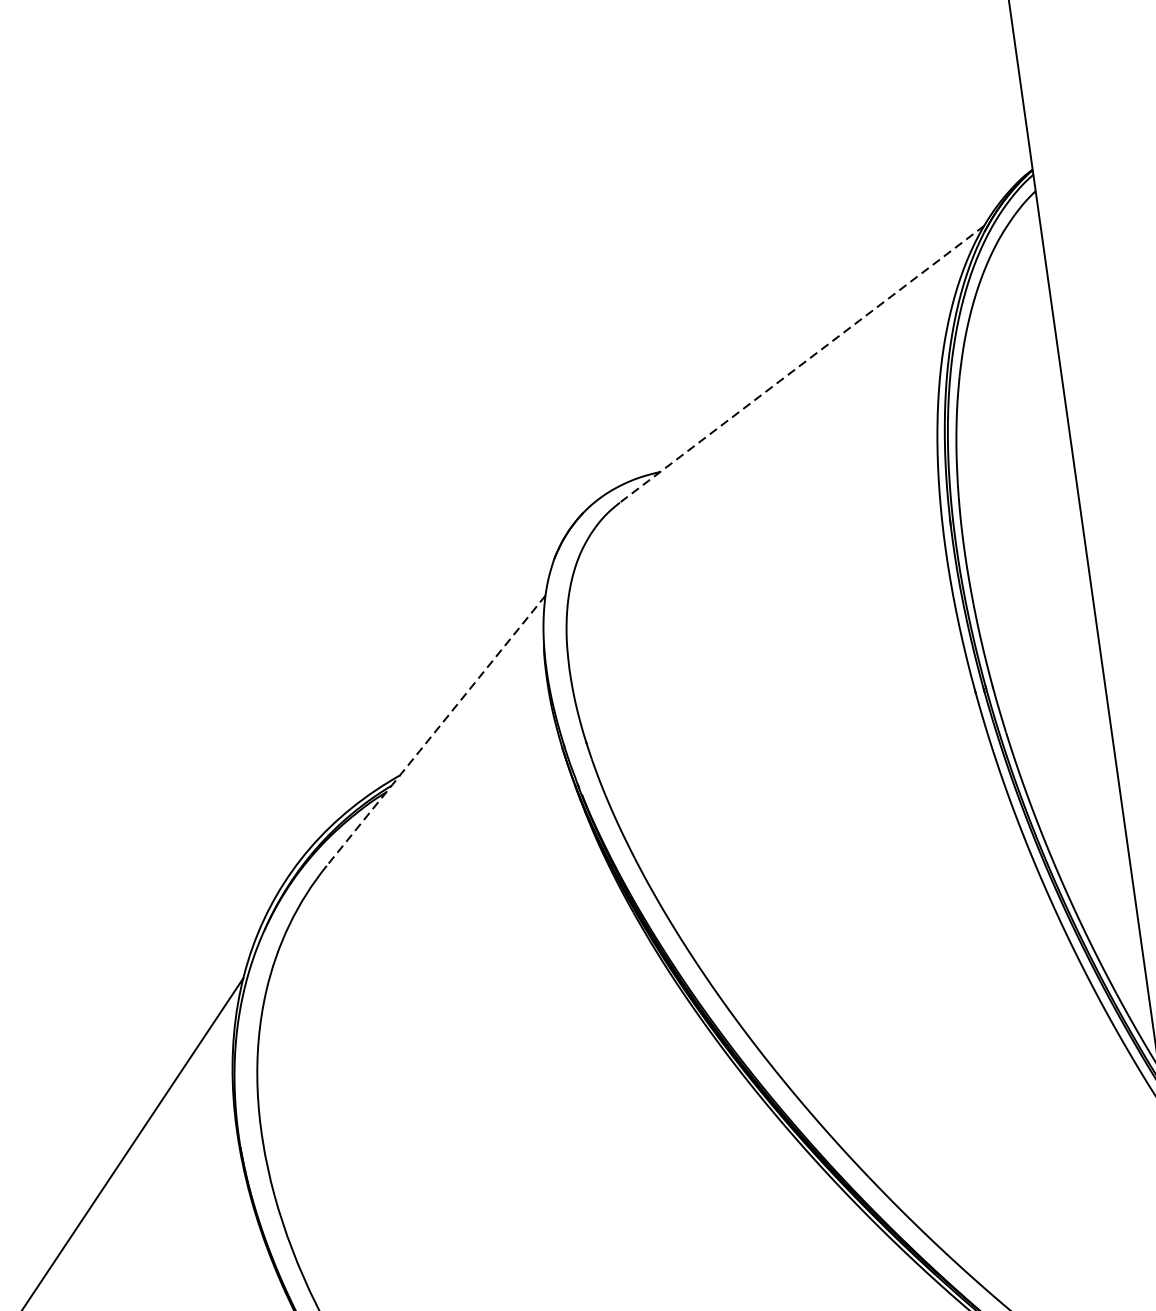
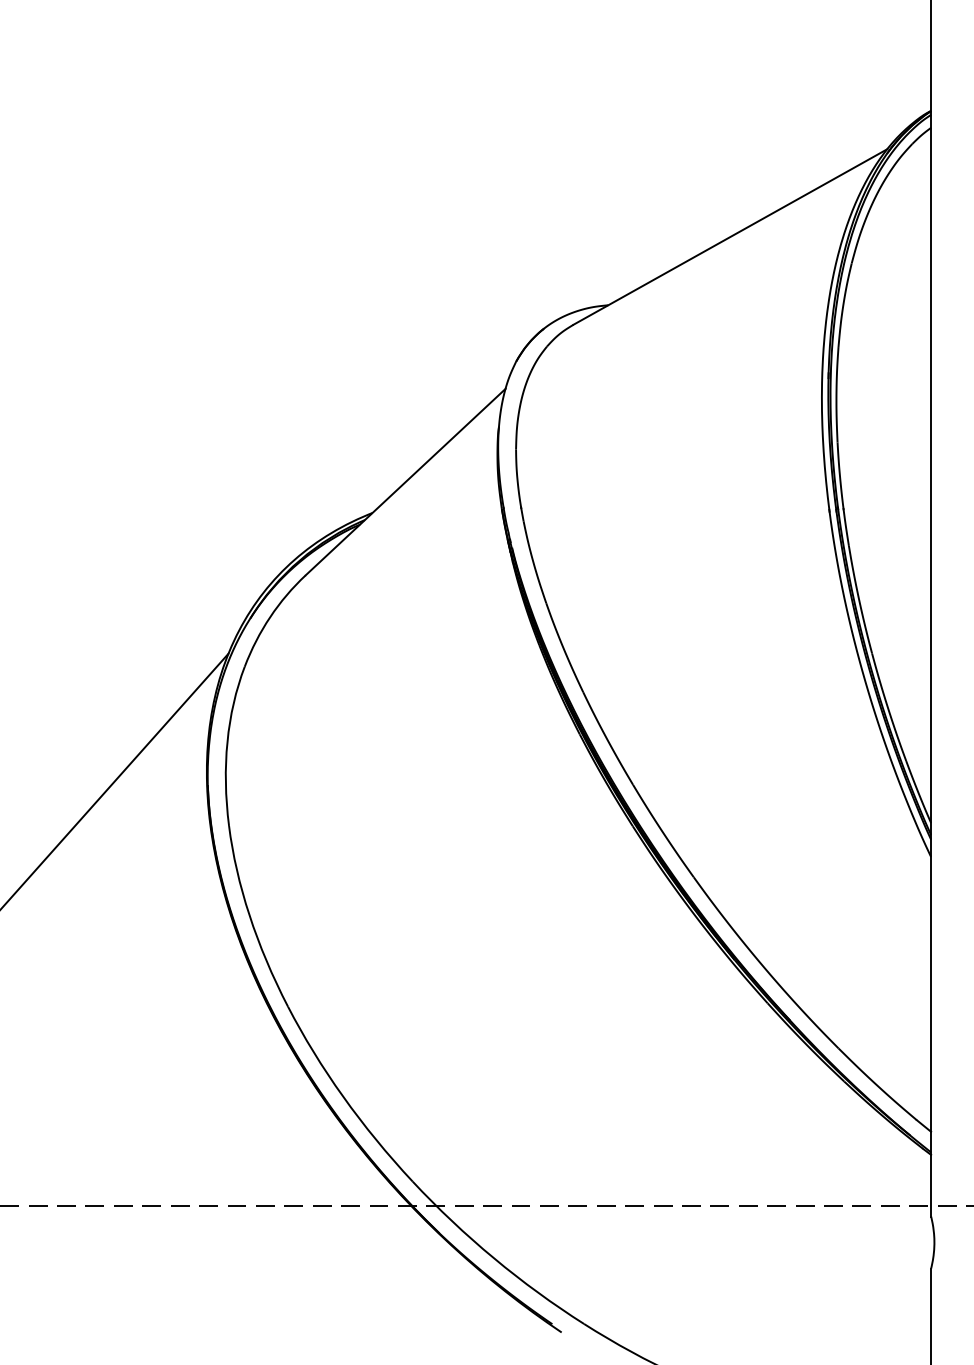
line: (802, 363) -> (730, 236), dashed -> solid
line: (436, 731) -> (405, 482), dashed -> solid

